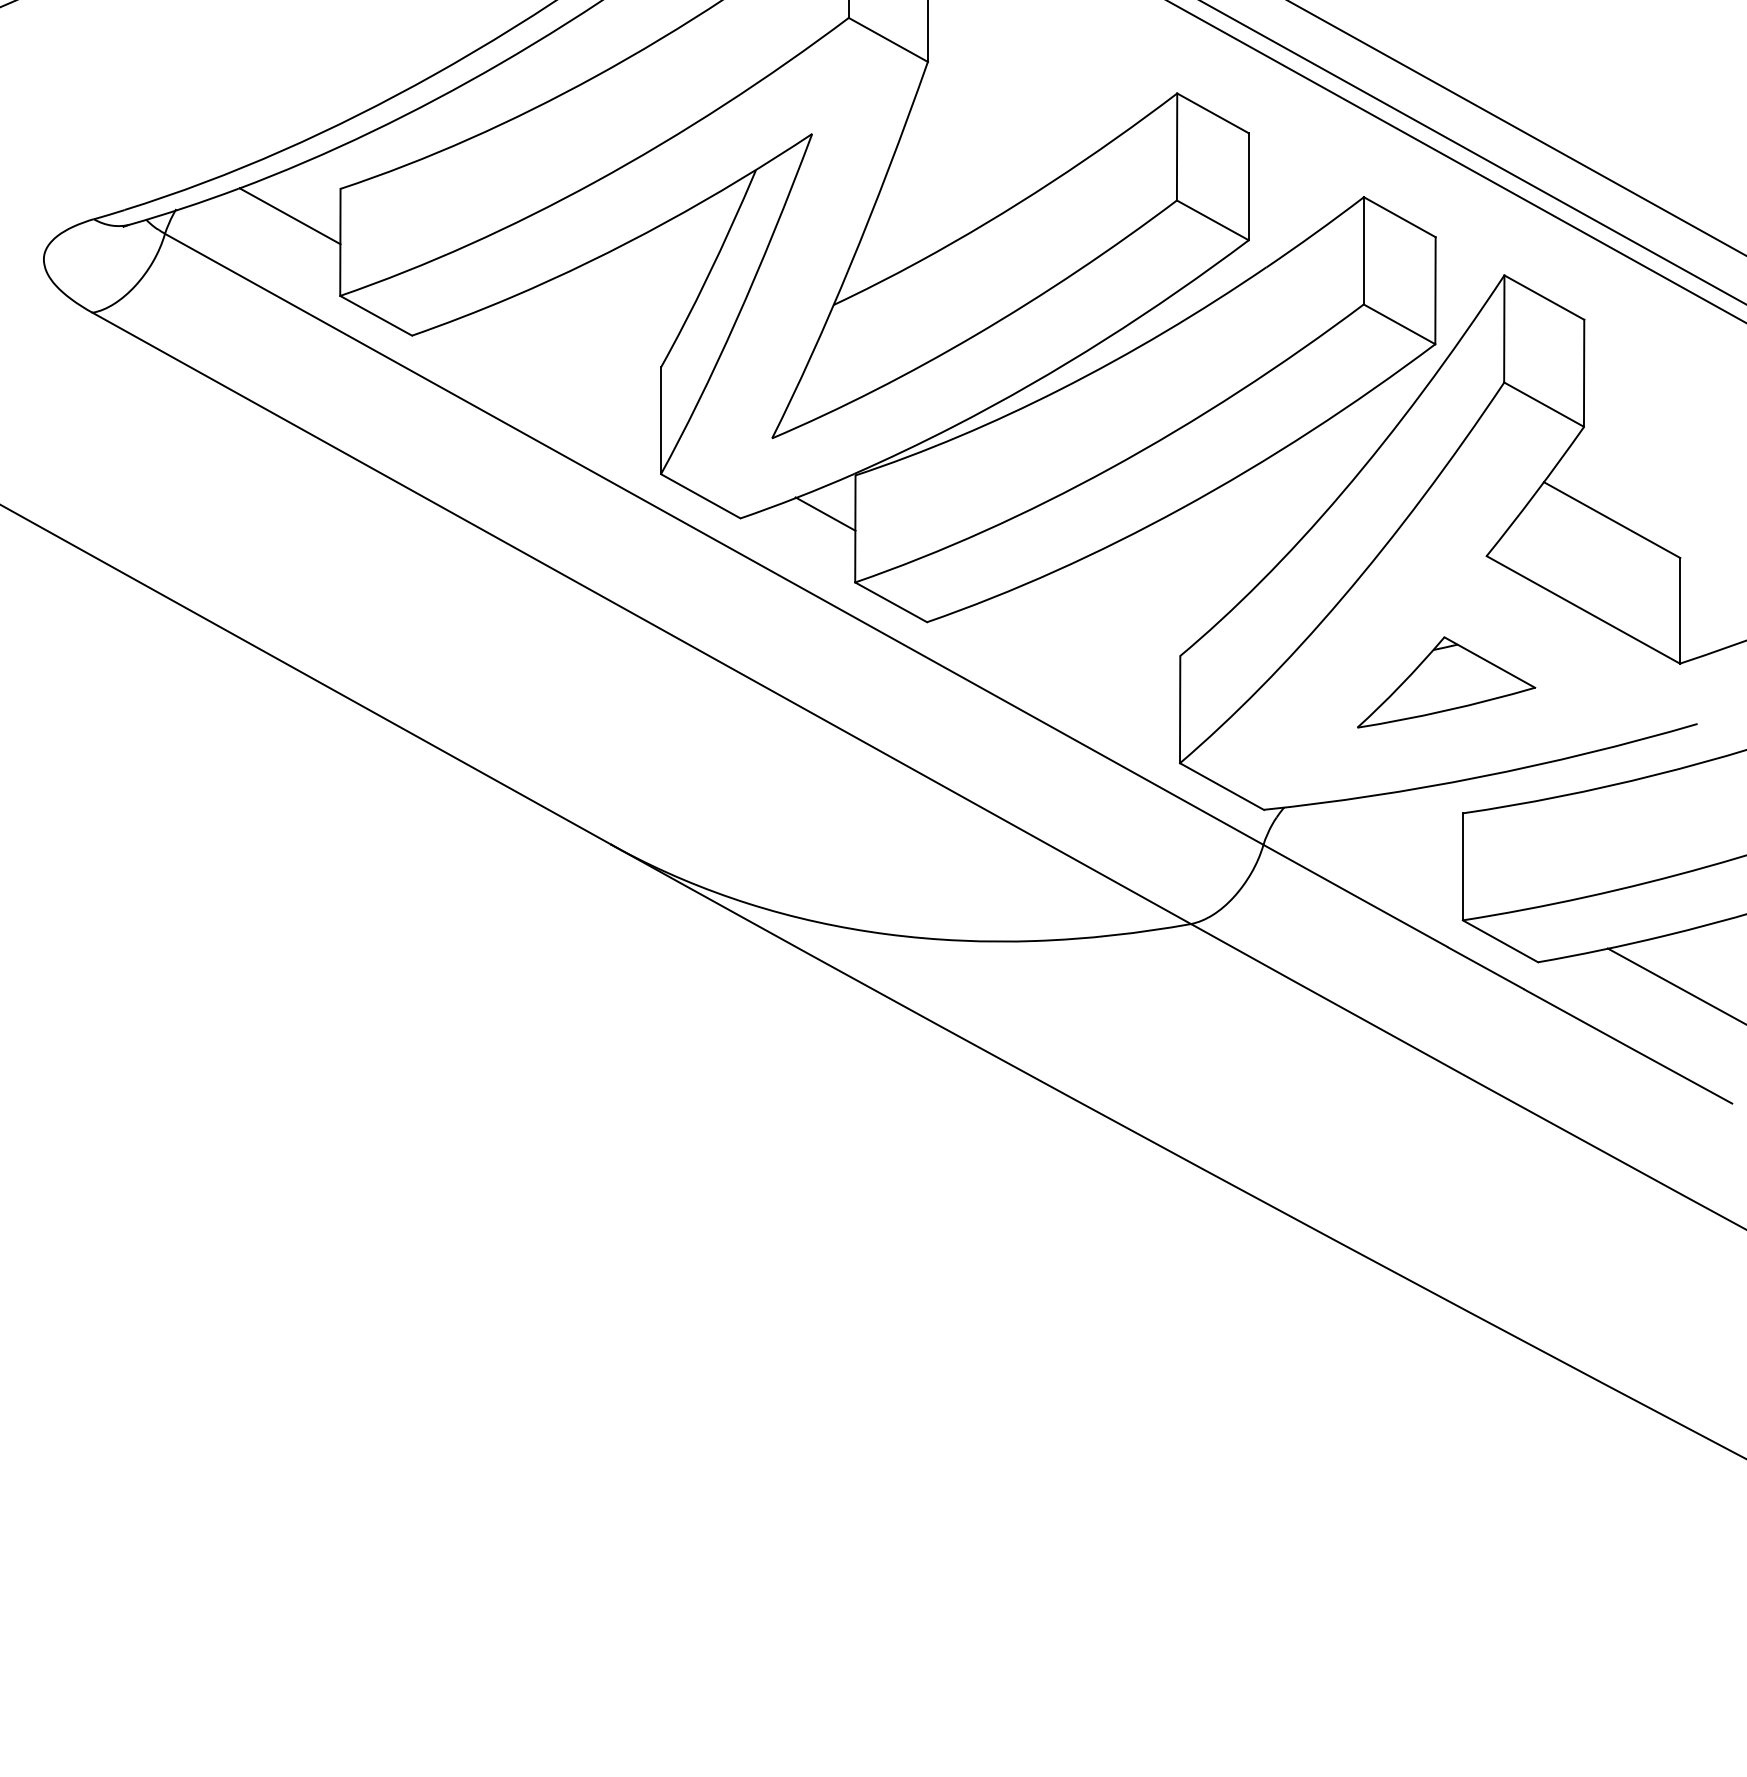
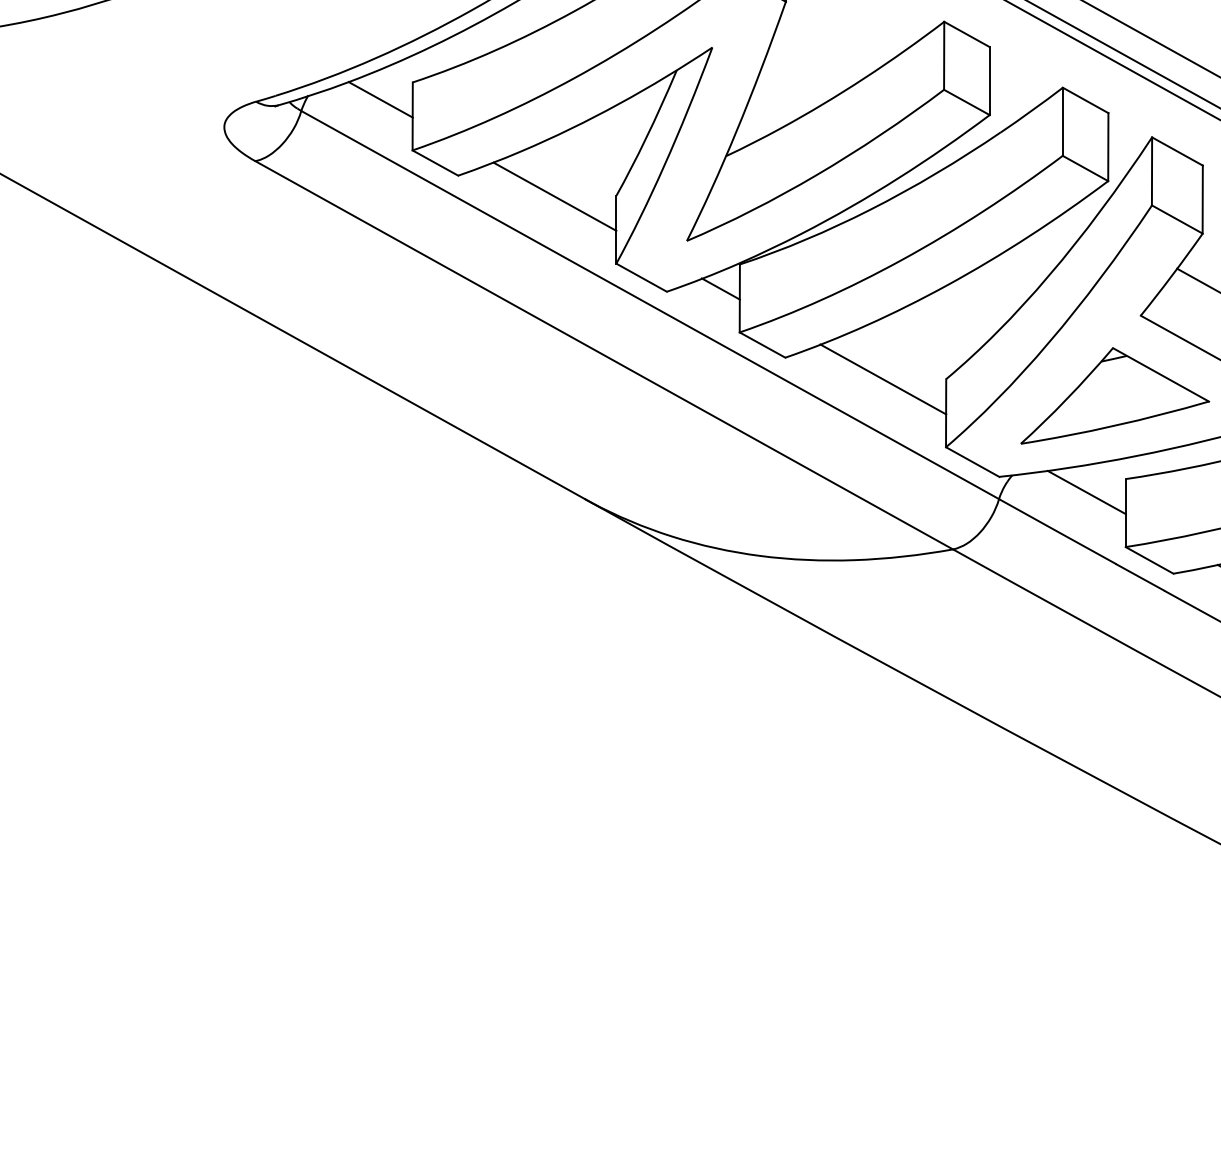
line: (563, 368) -> (554, 196), added
line: (1081, 656) -> (883, 379), added
part: (1446, 681) -> (1115, 395), size x1.67
line: (1401, 834) -> (1086, 492), added

